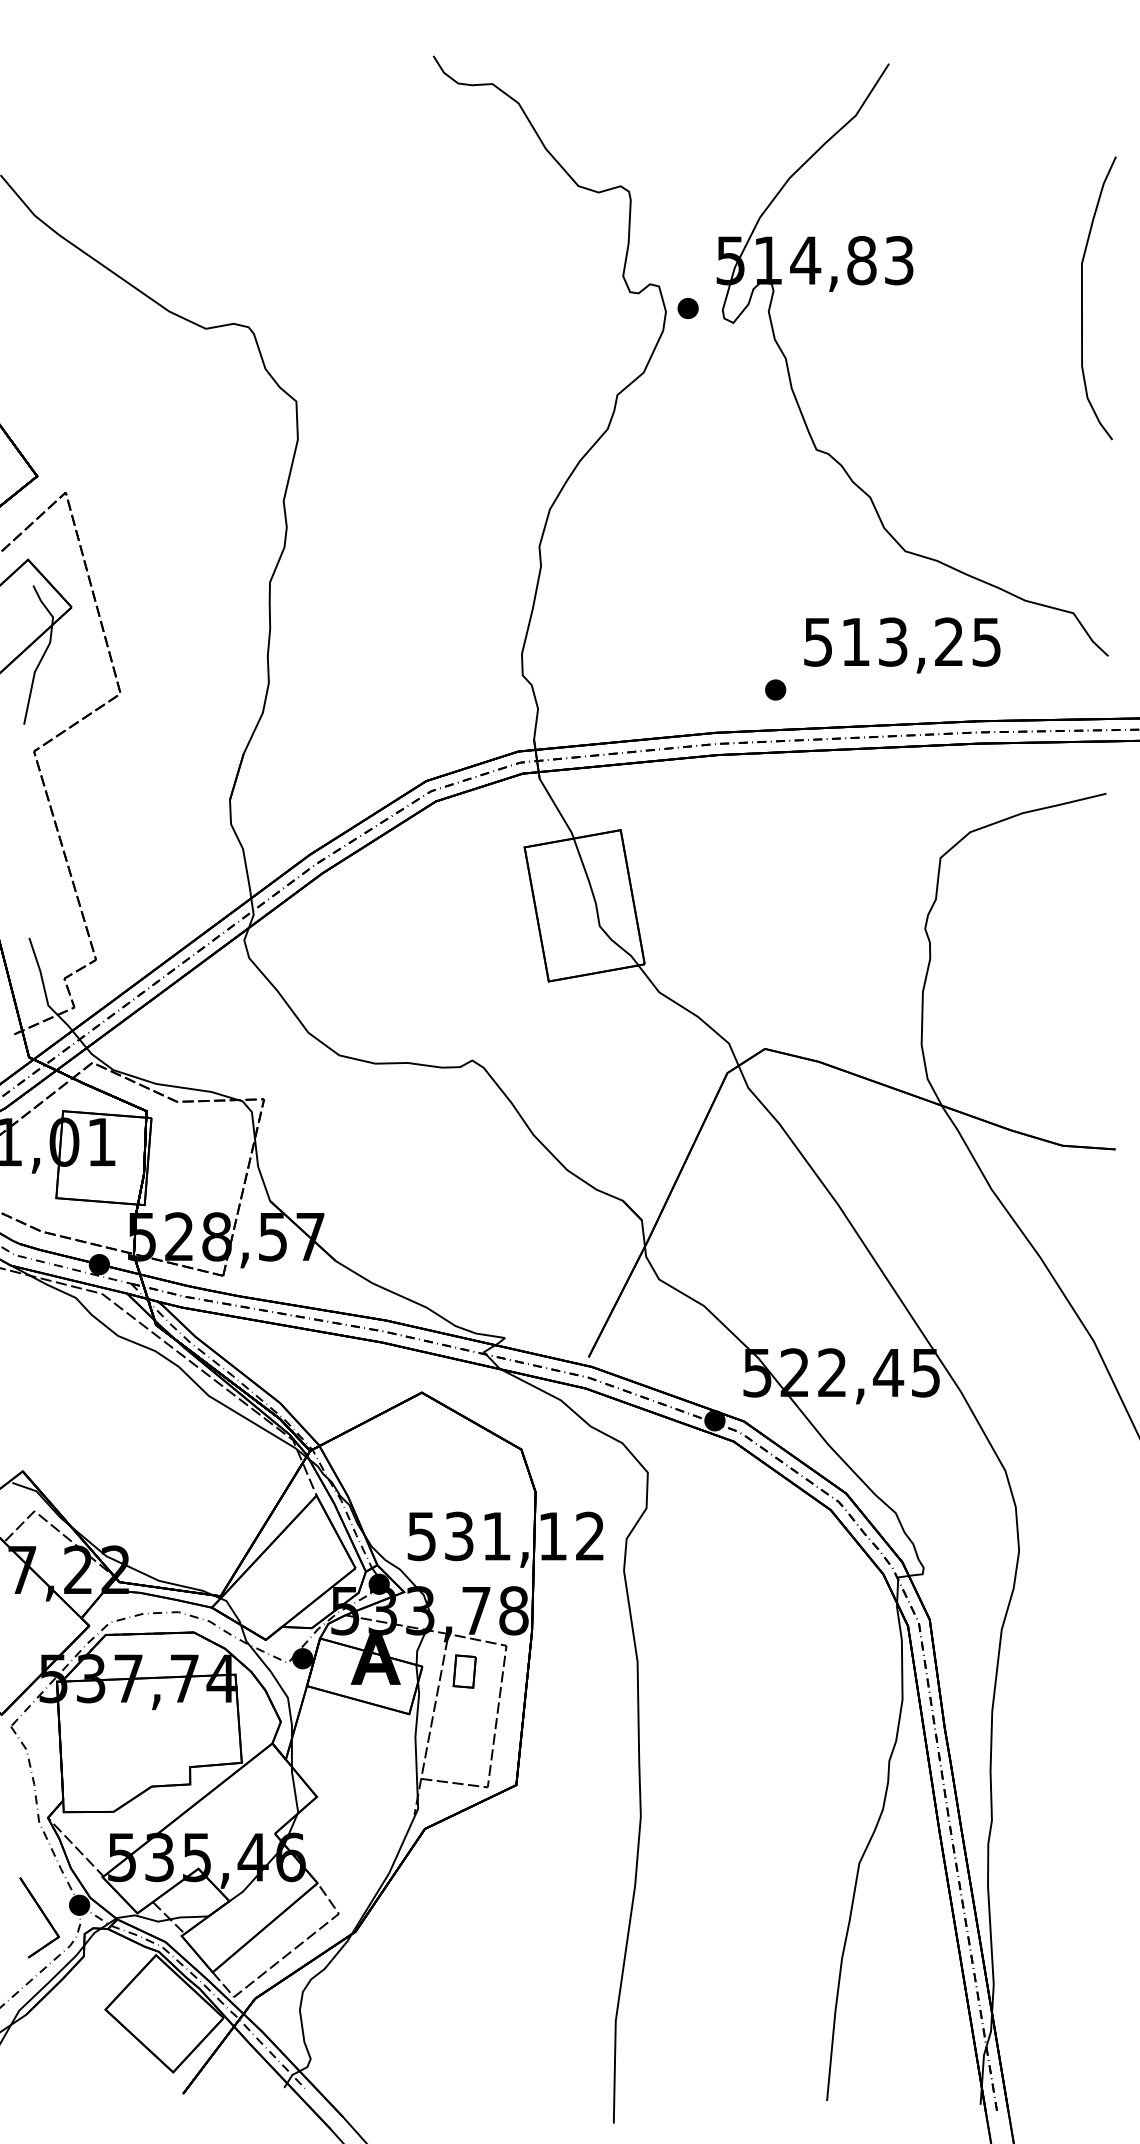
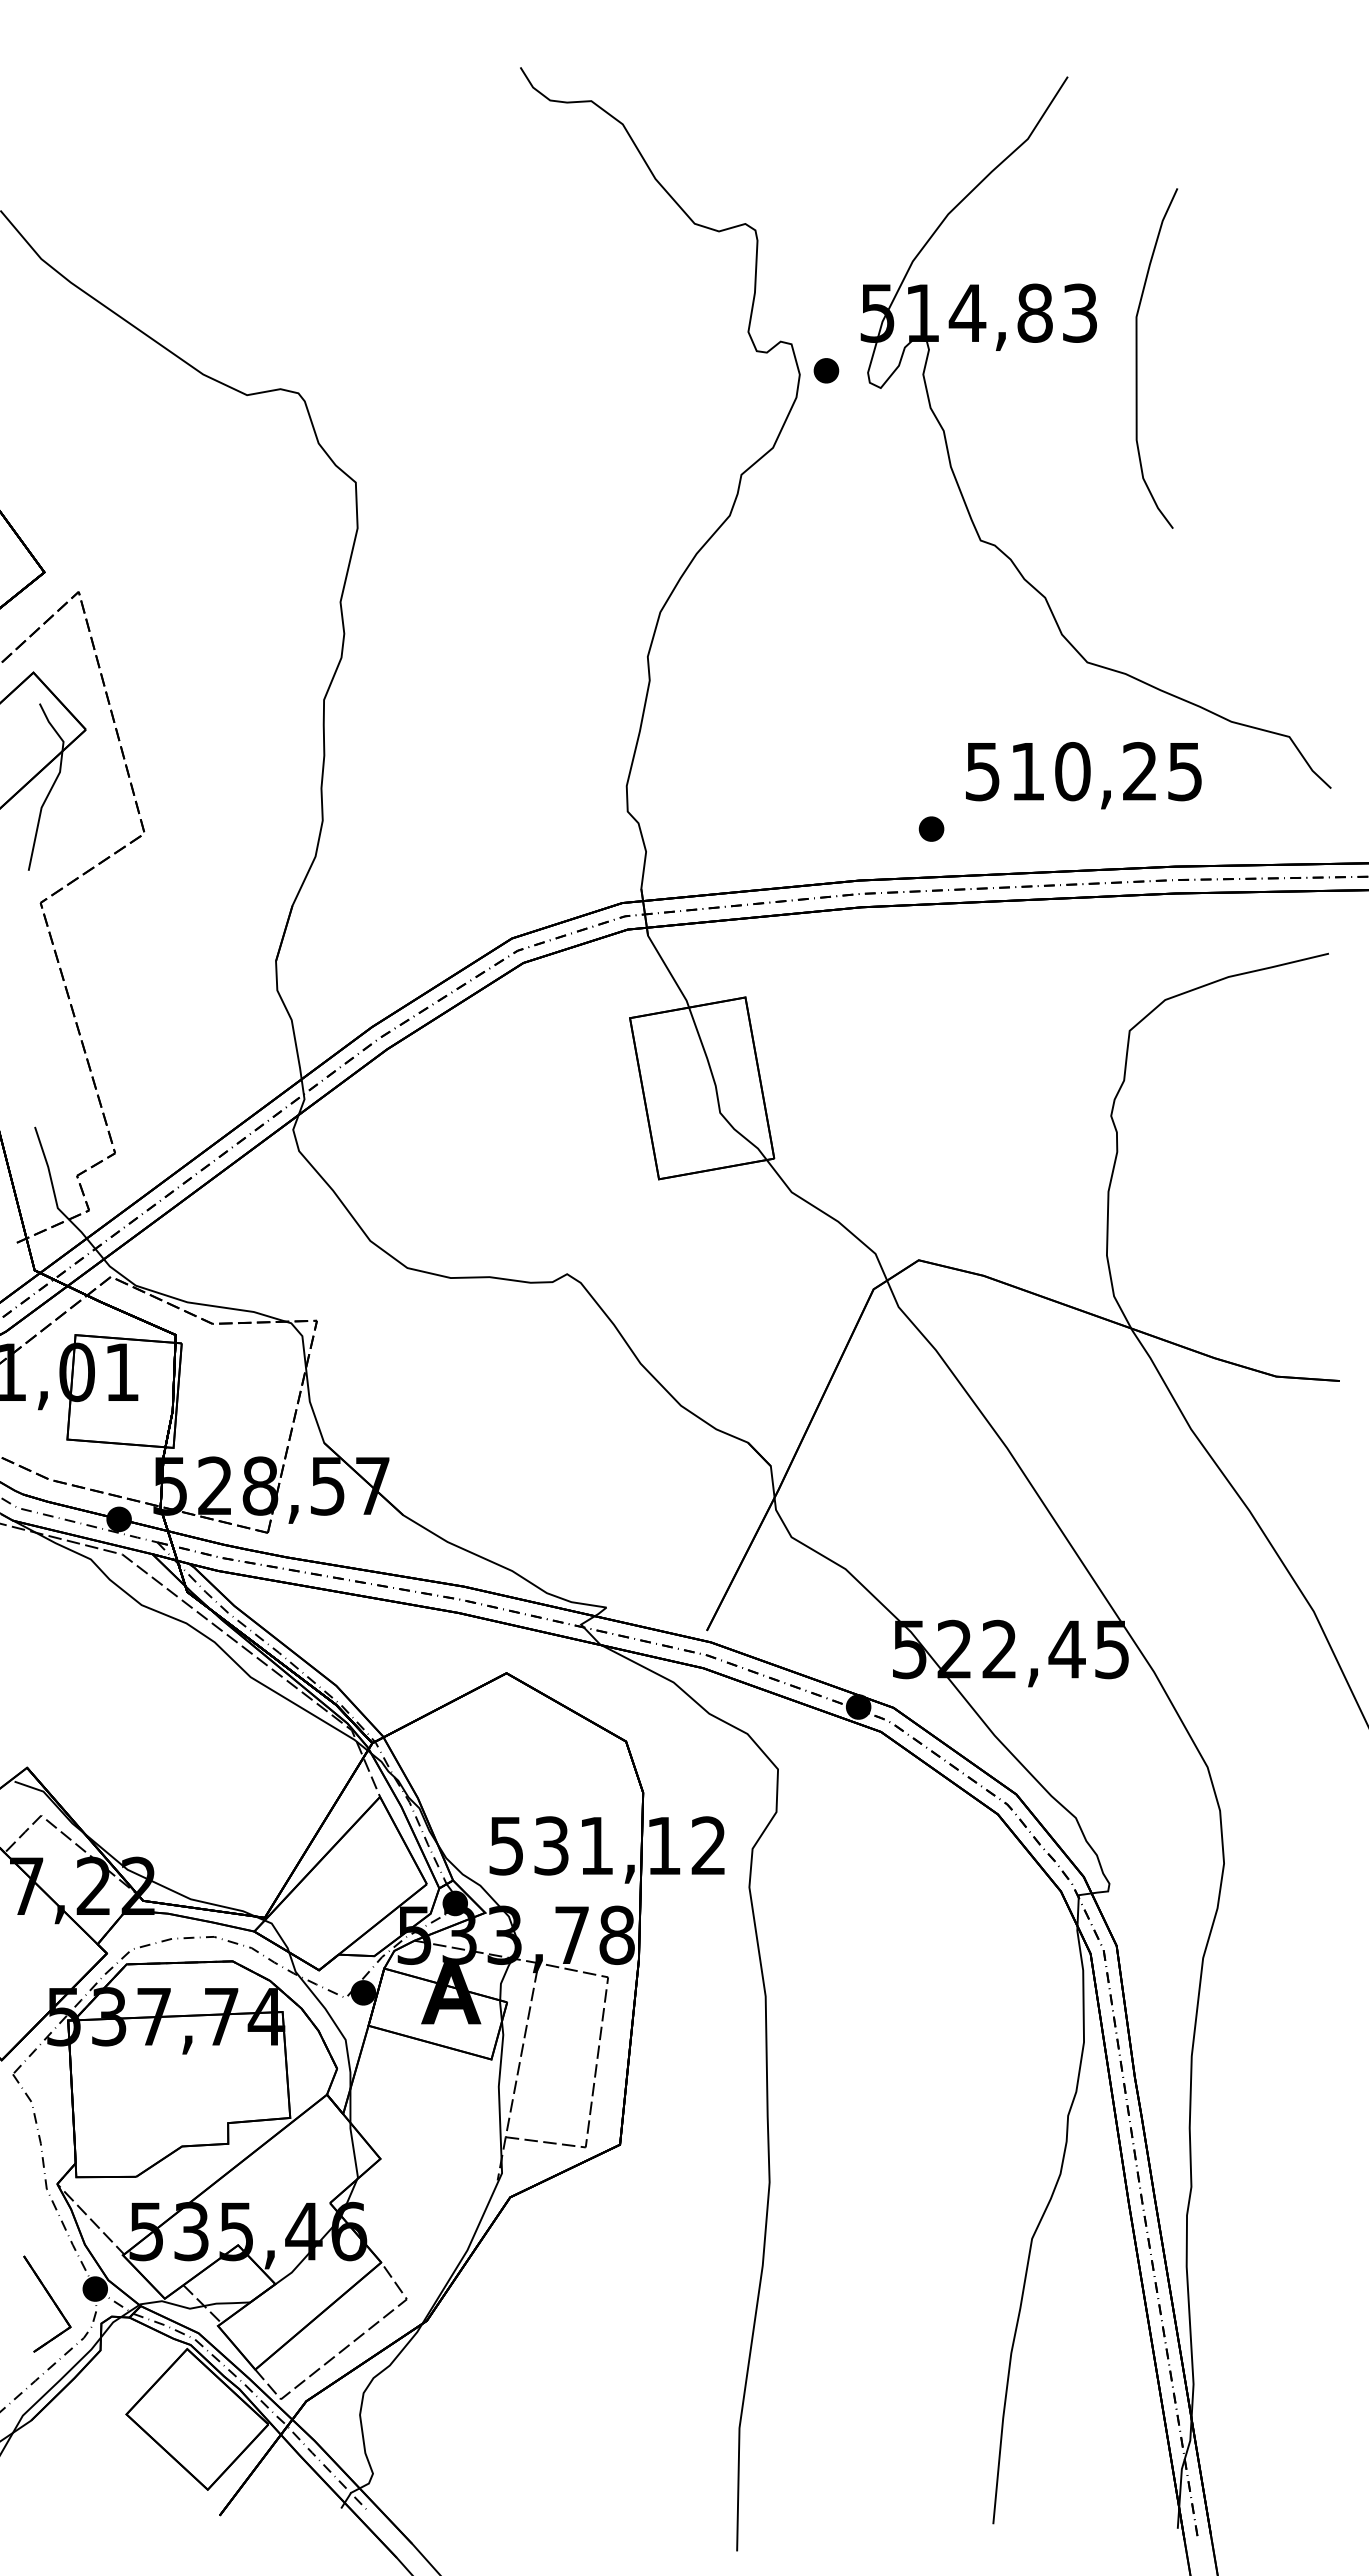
curve: (1082, 298) -> (1137, 358), moved
text: (892, 642) -> (1072, 771), 513,25 -> 510,25
part: (464, 1671) -> (557, 2008), removed

